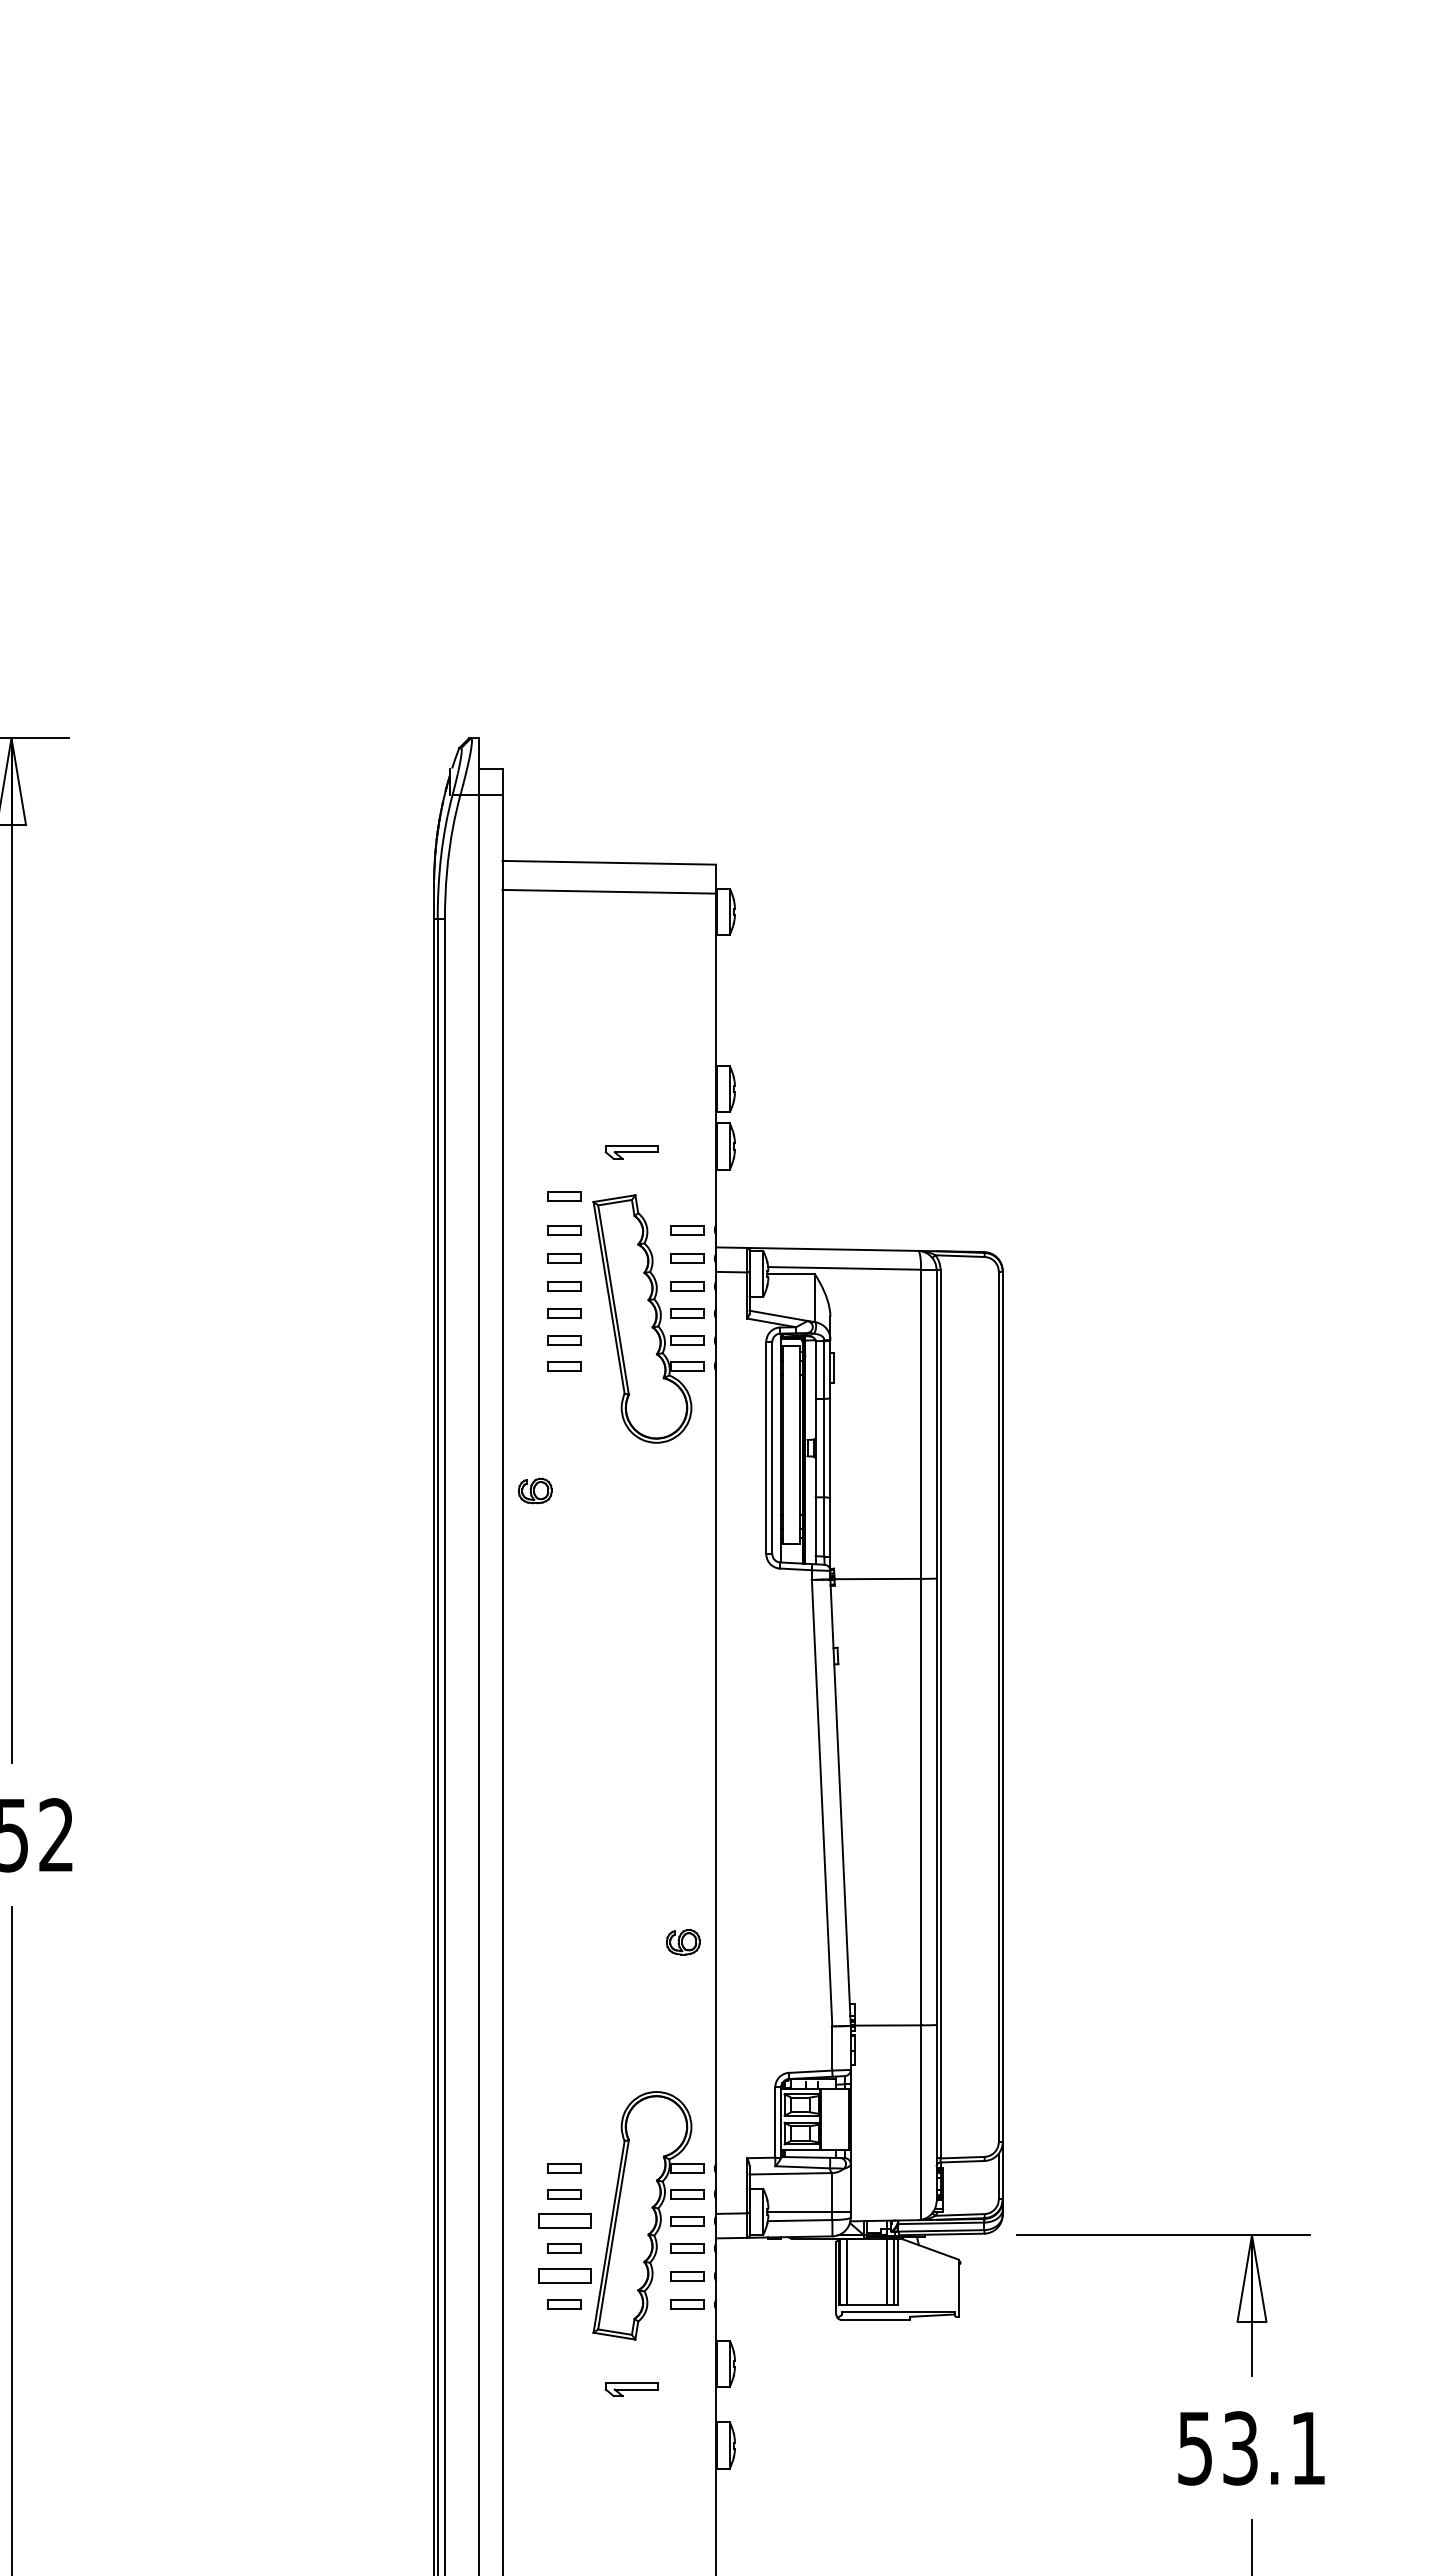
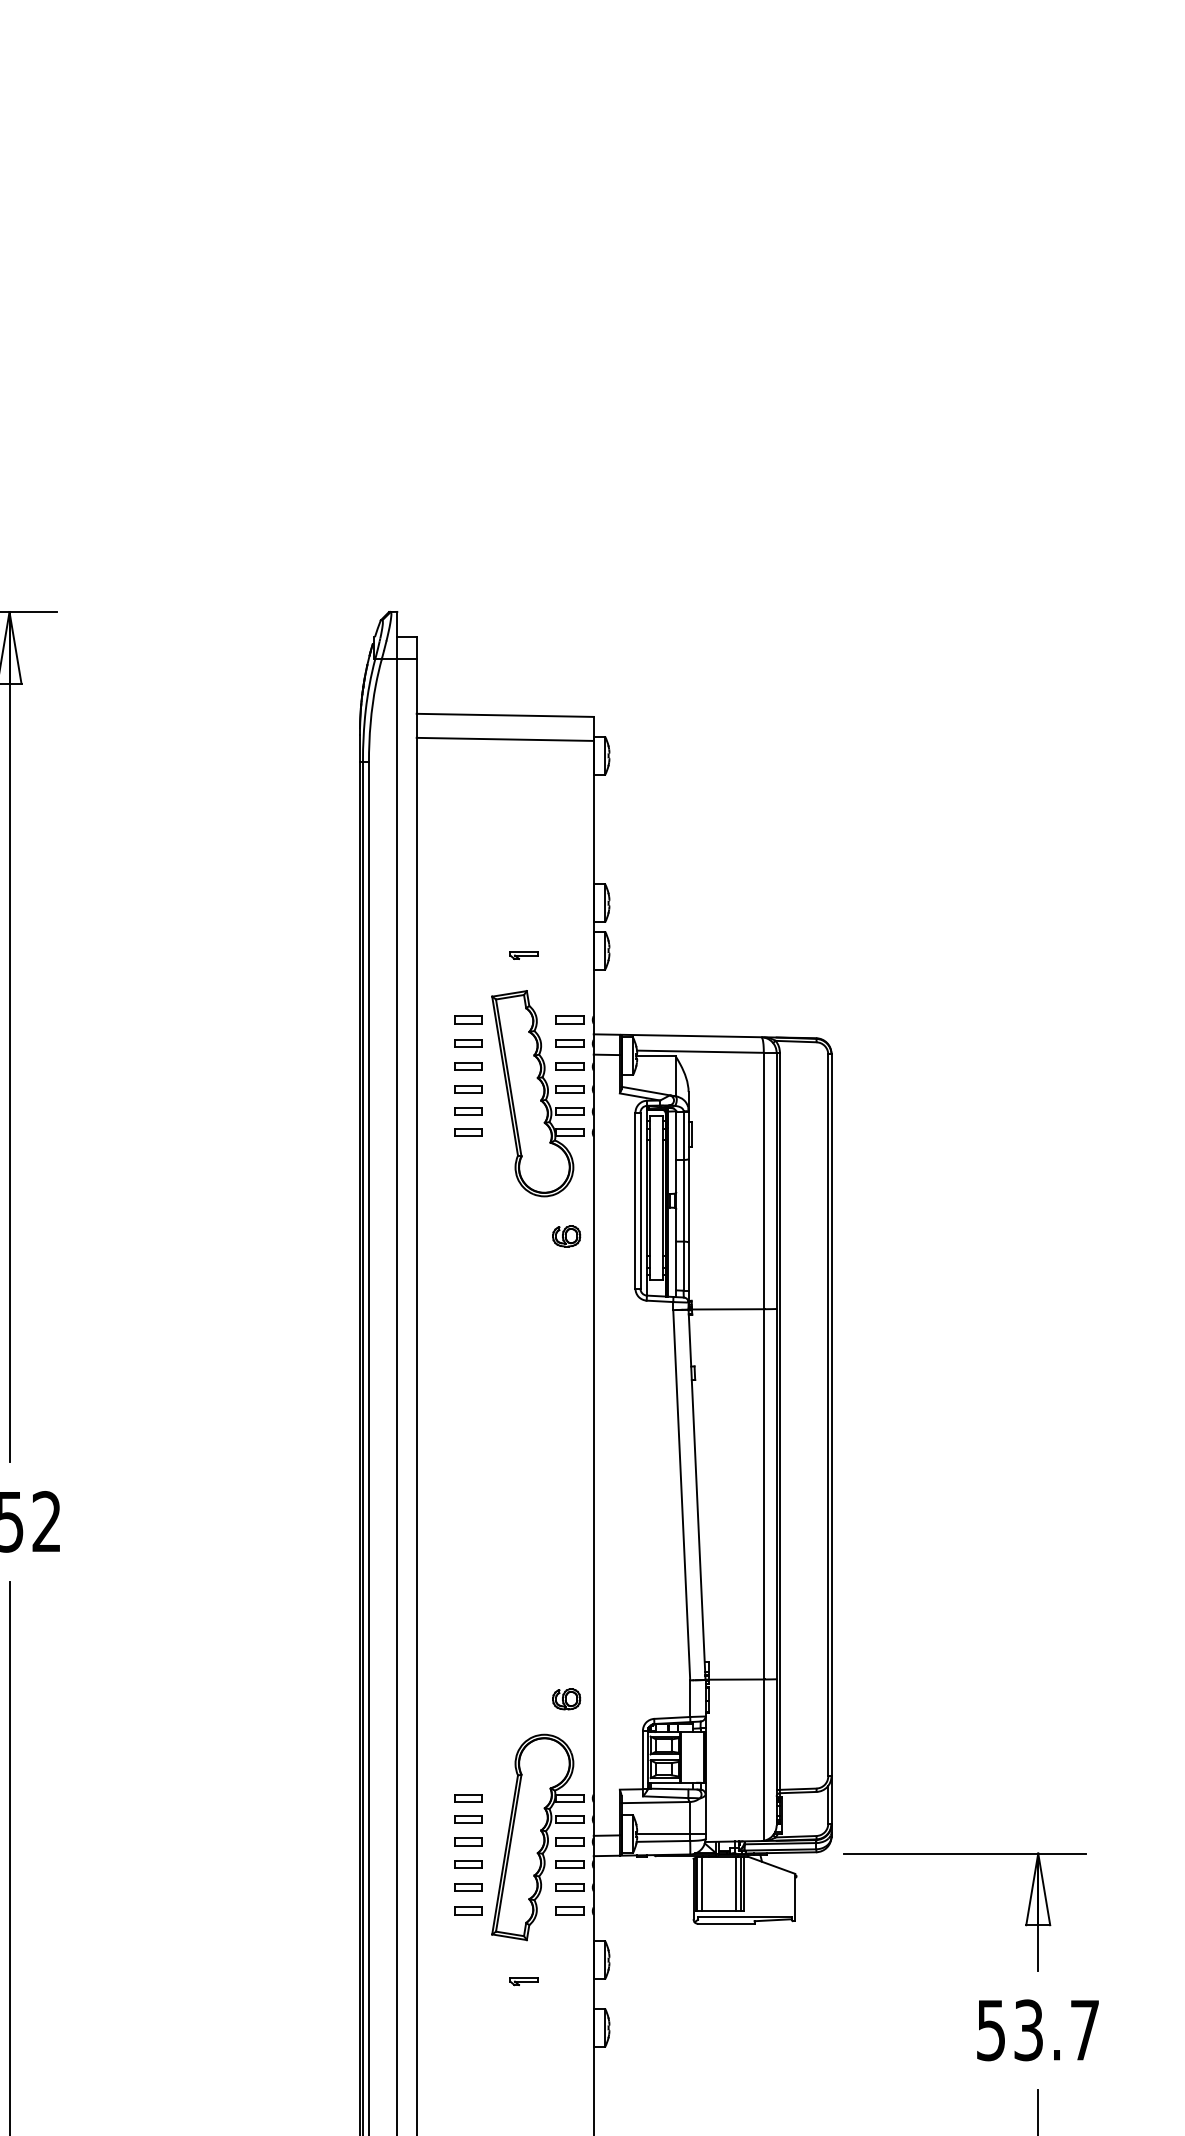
part: (631, 1152) -> (523, 955), size x0.62
part: (564, 1196) -> (468, 992), removed
part: (535, 1490) -> (566, 1235), moved
part: (683, 1942) -> (566, 1699), moved
part: (564, 2221) -> (468, 1842), size x0.62
part: (564, 2276) -> (468, 1887), size x0.62
part: (631, 2389) -> (523, 1981), size x0.62
text: (1308, 2448) -> (1085, 2030), 53.1 -> 53.7

